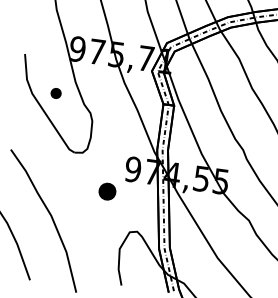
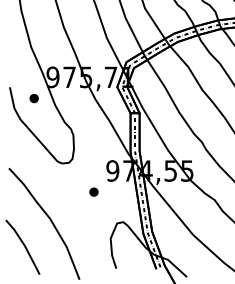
part: (55, 93) -> (33, 98), moved
part: (106, 190) -> (93, 191), size x0.62

